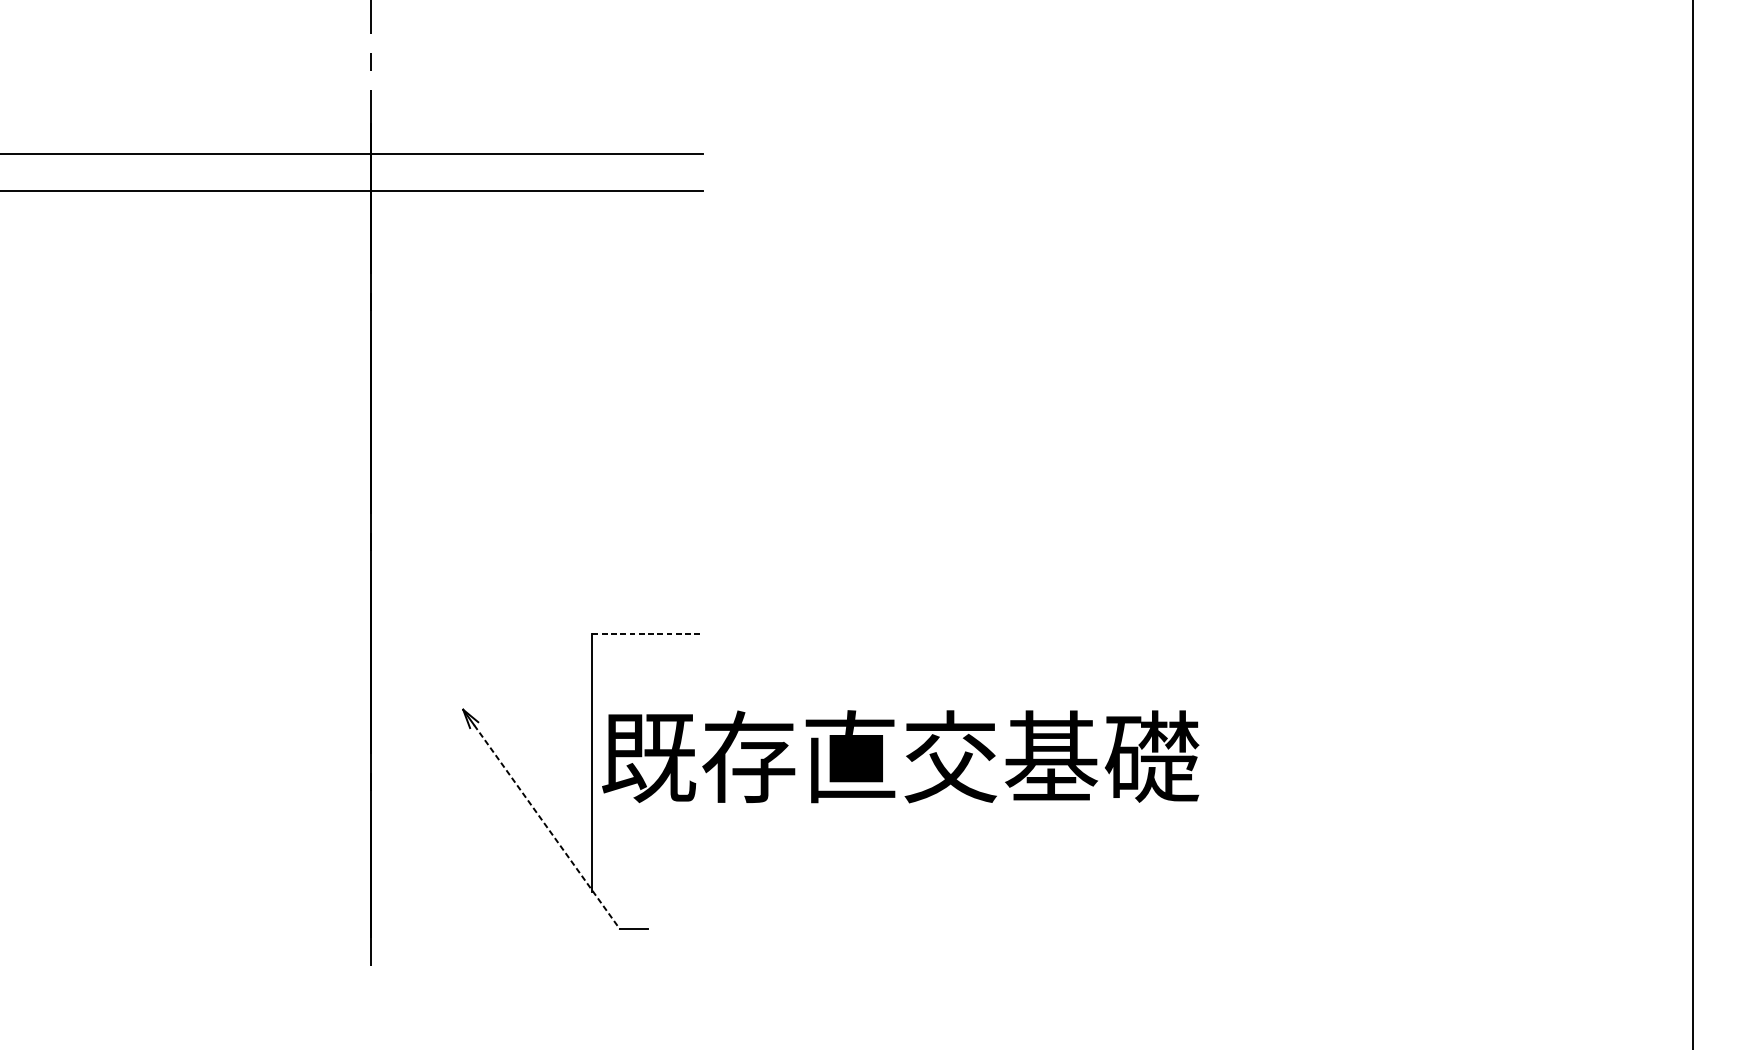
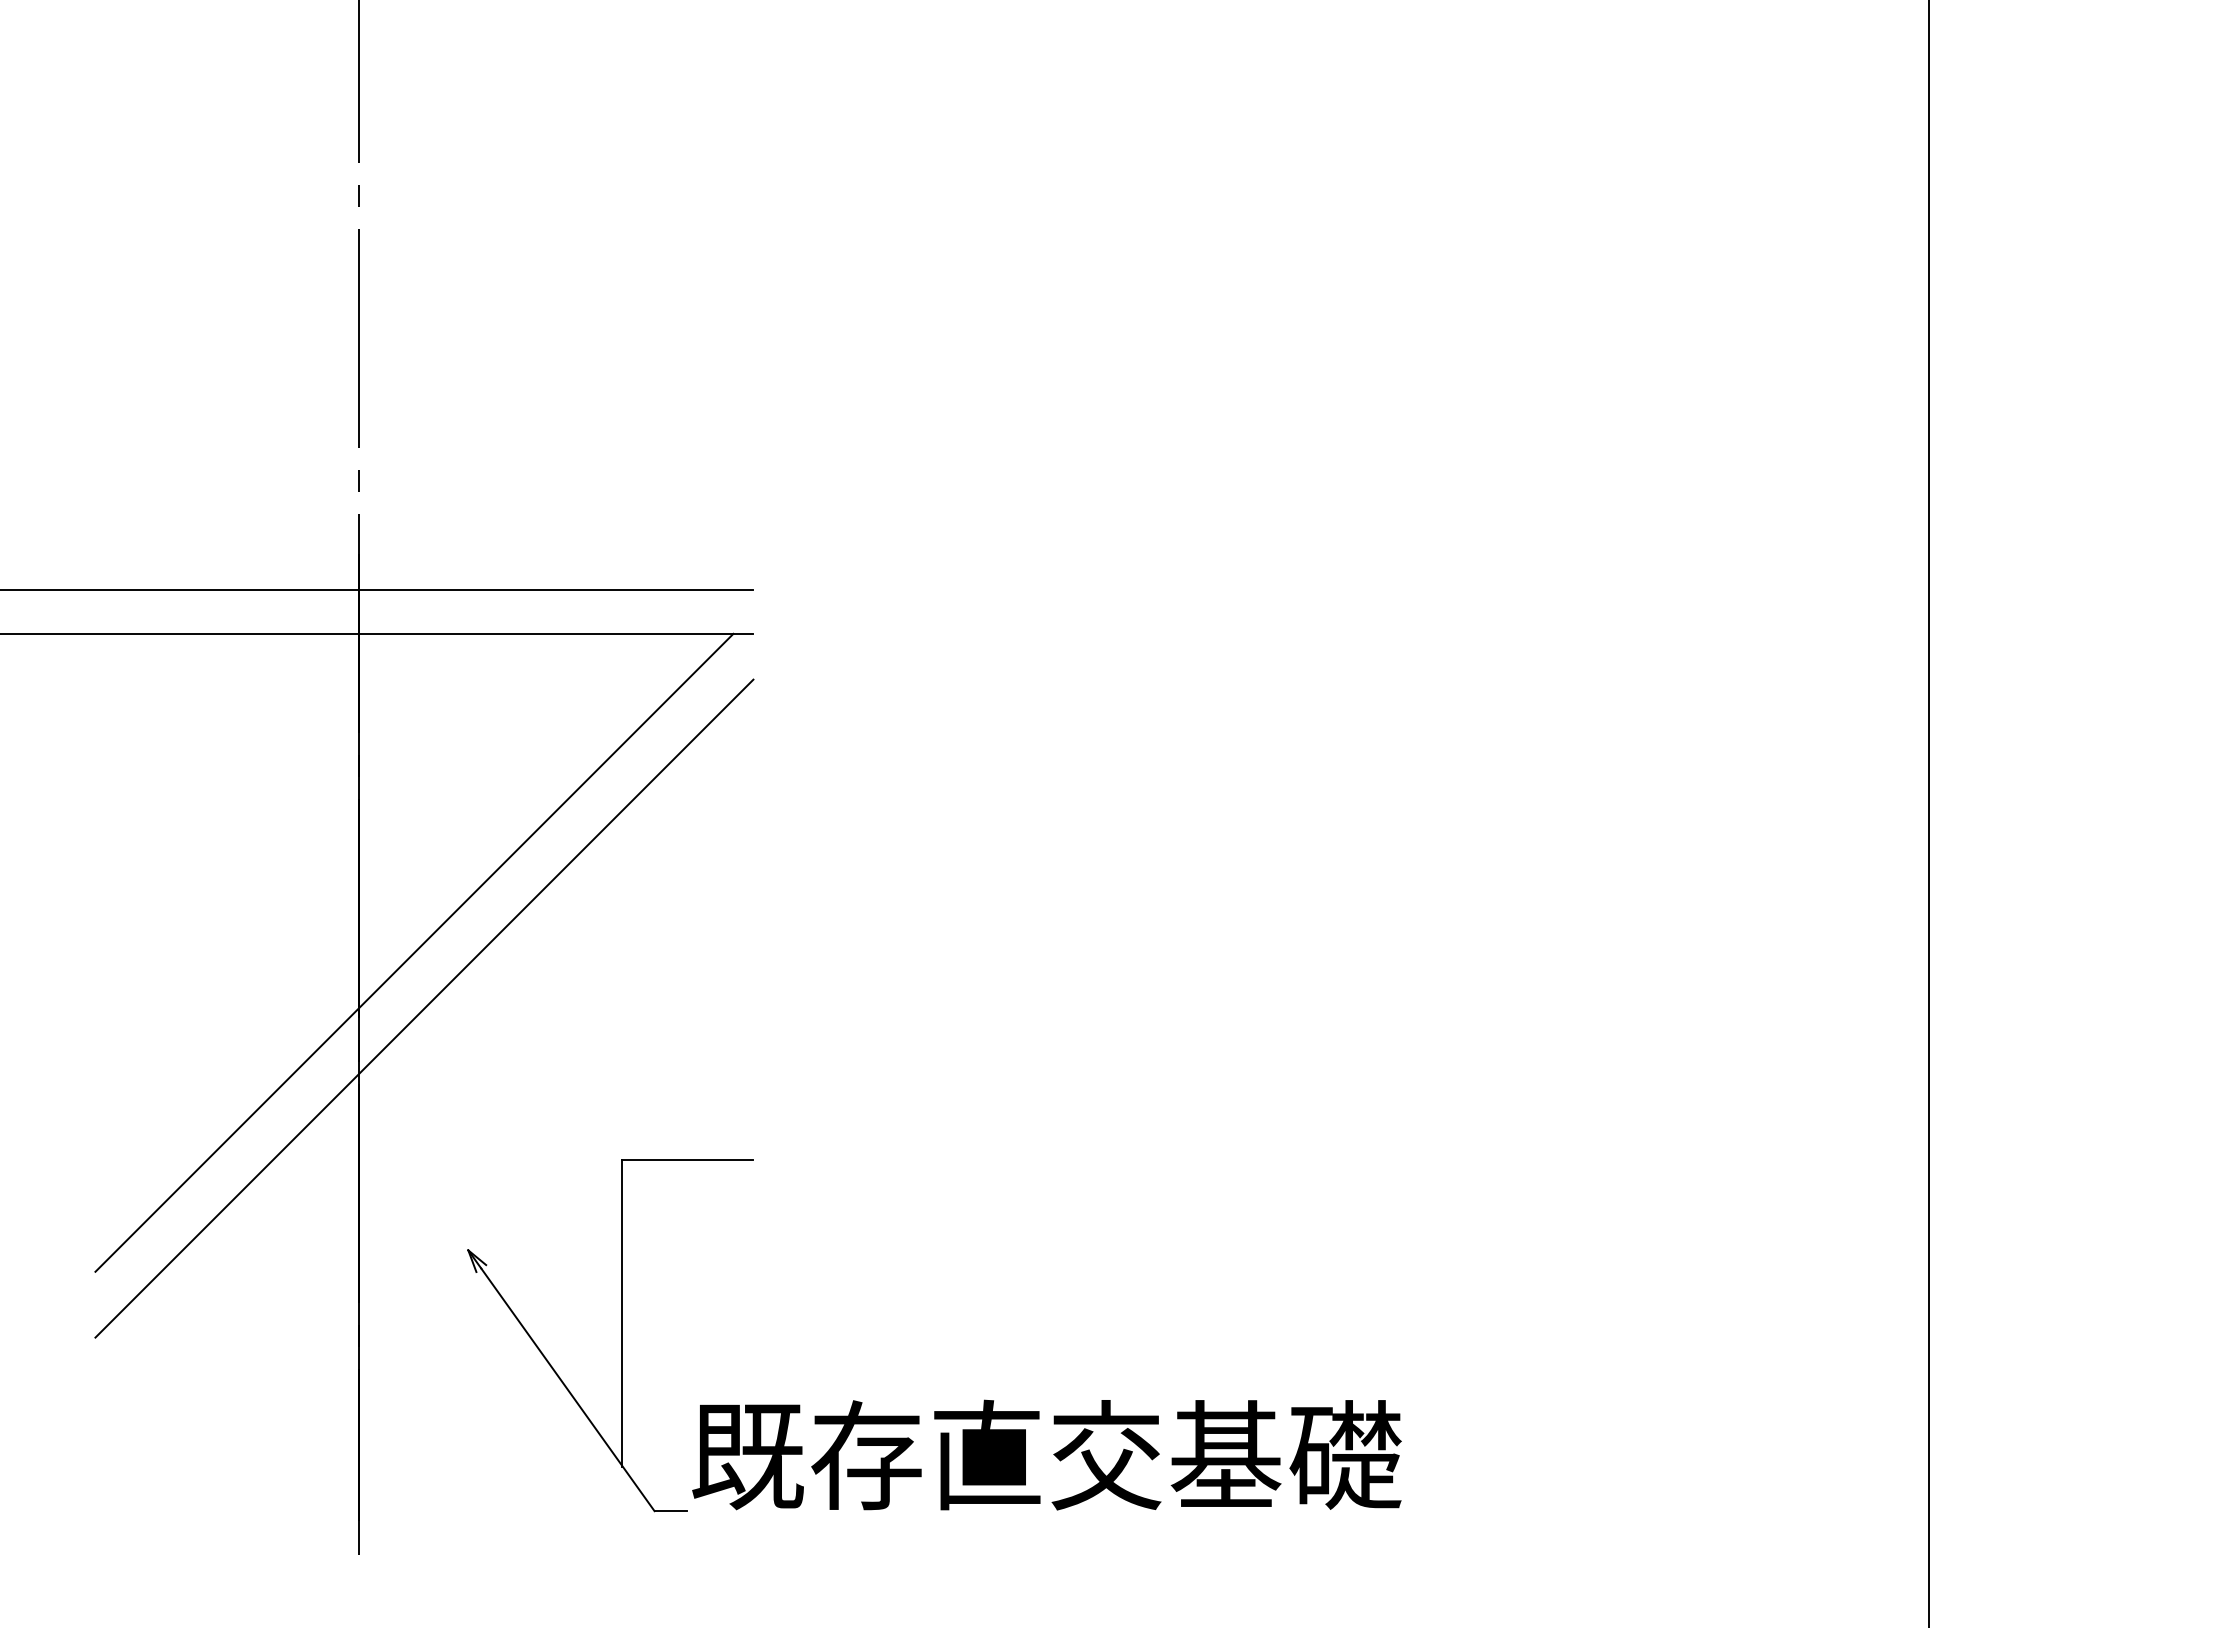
line: (417, 459) -> (414, 952), added
line: (426, 506) -> (424, 1008), added
line: (647, 634) -> (687, 1160), dashed -> solid
text: (900, 756) -> (1046, 1454), moved
line: (547, 827) -> (568, 1390), dashed -> solid

